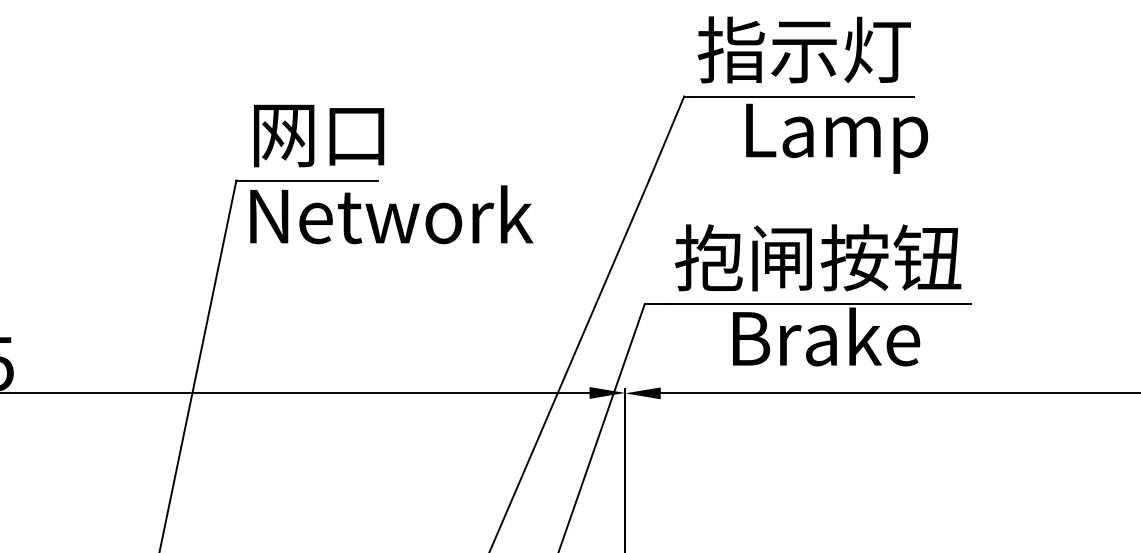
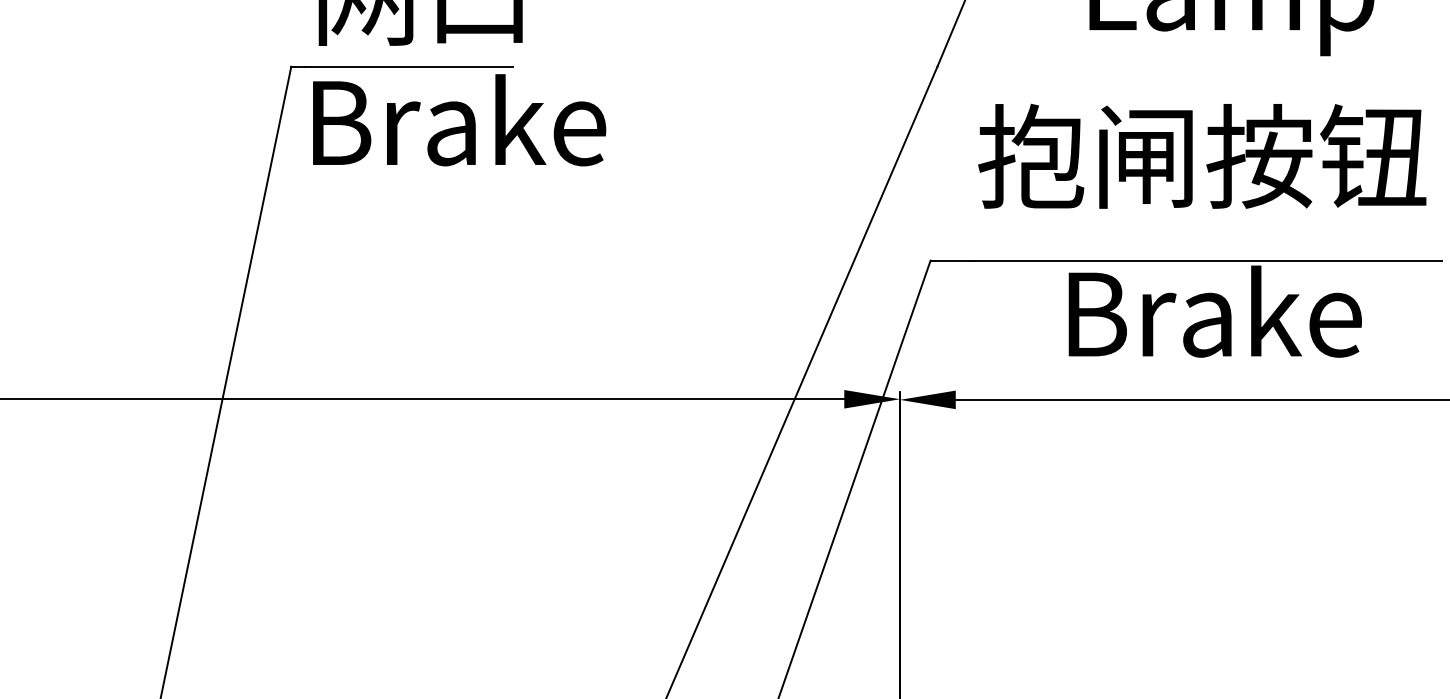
text: (394, 214) -> (538, 119), Network -> Brake
text: (818, 257) -> (1202, 155), moved

